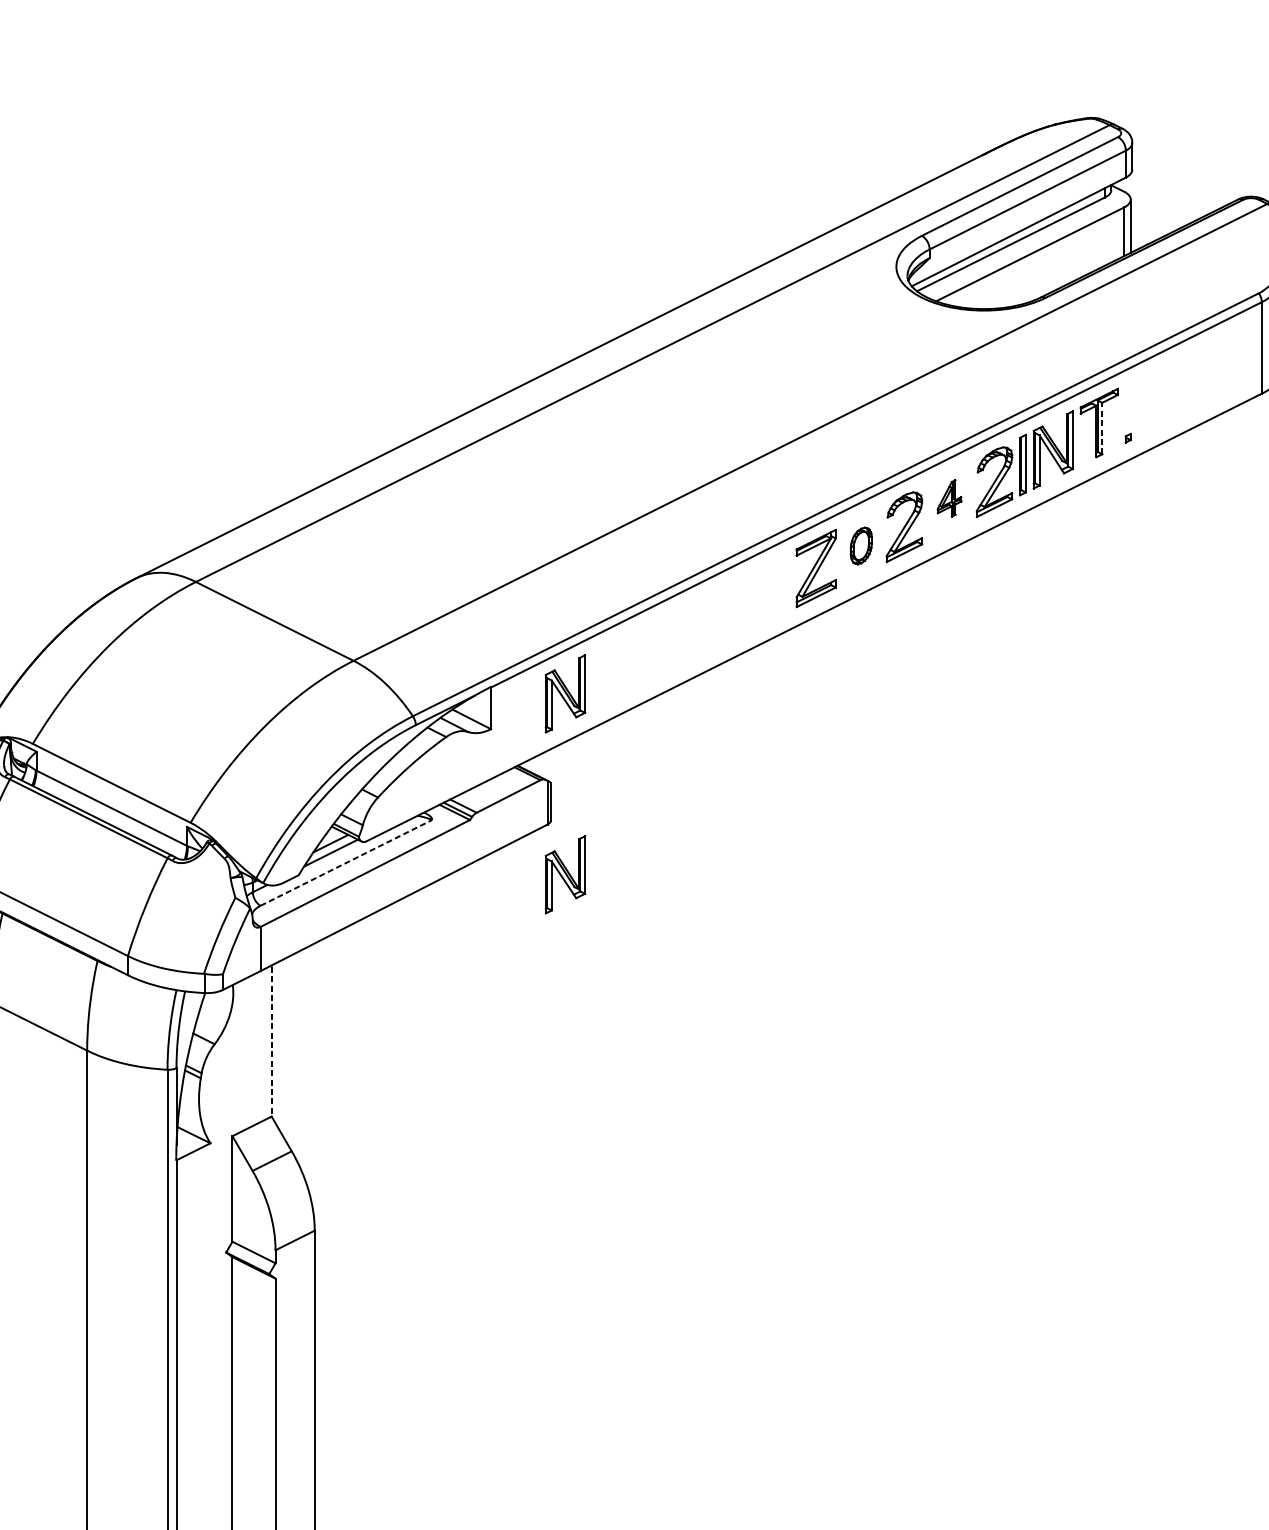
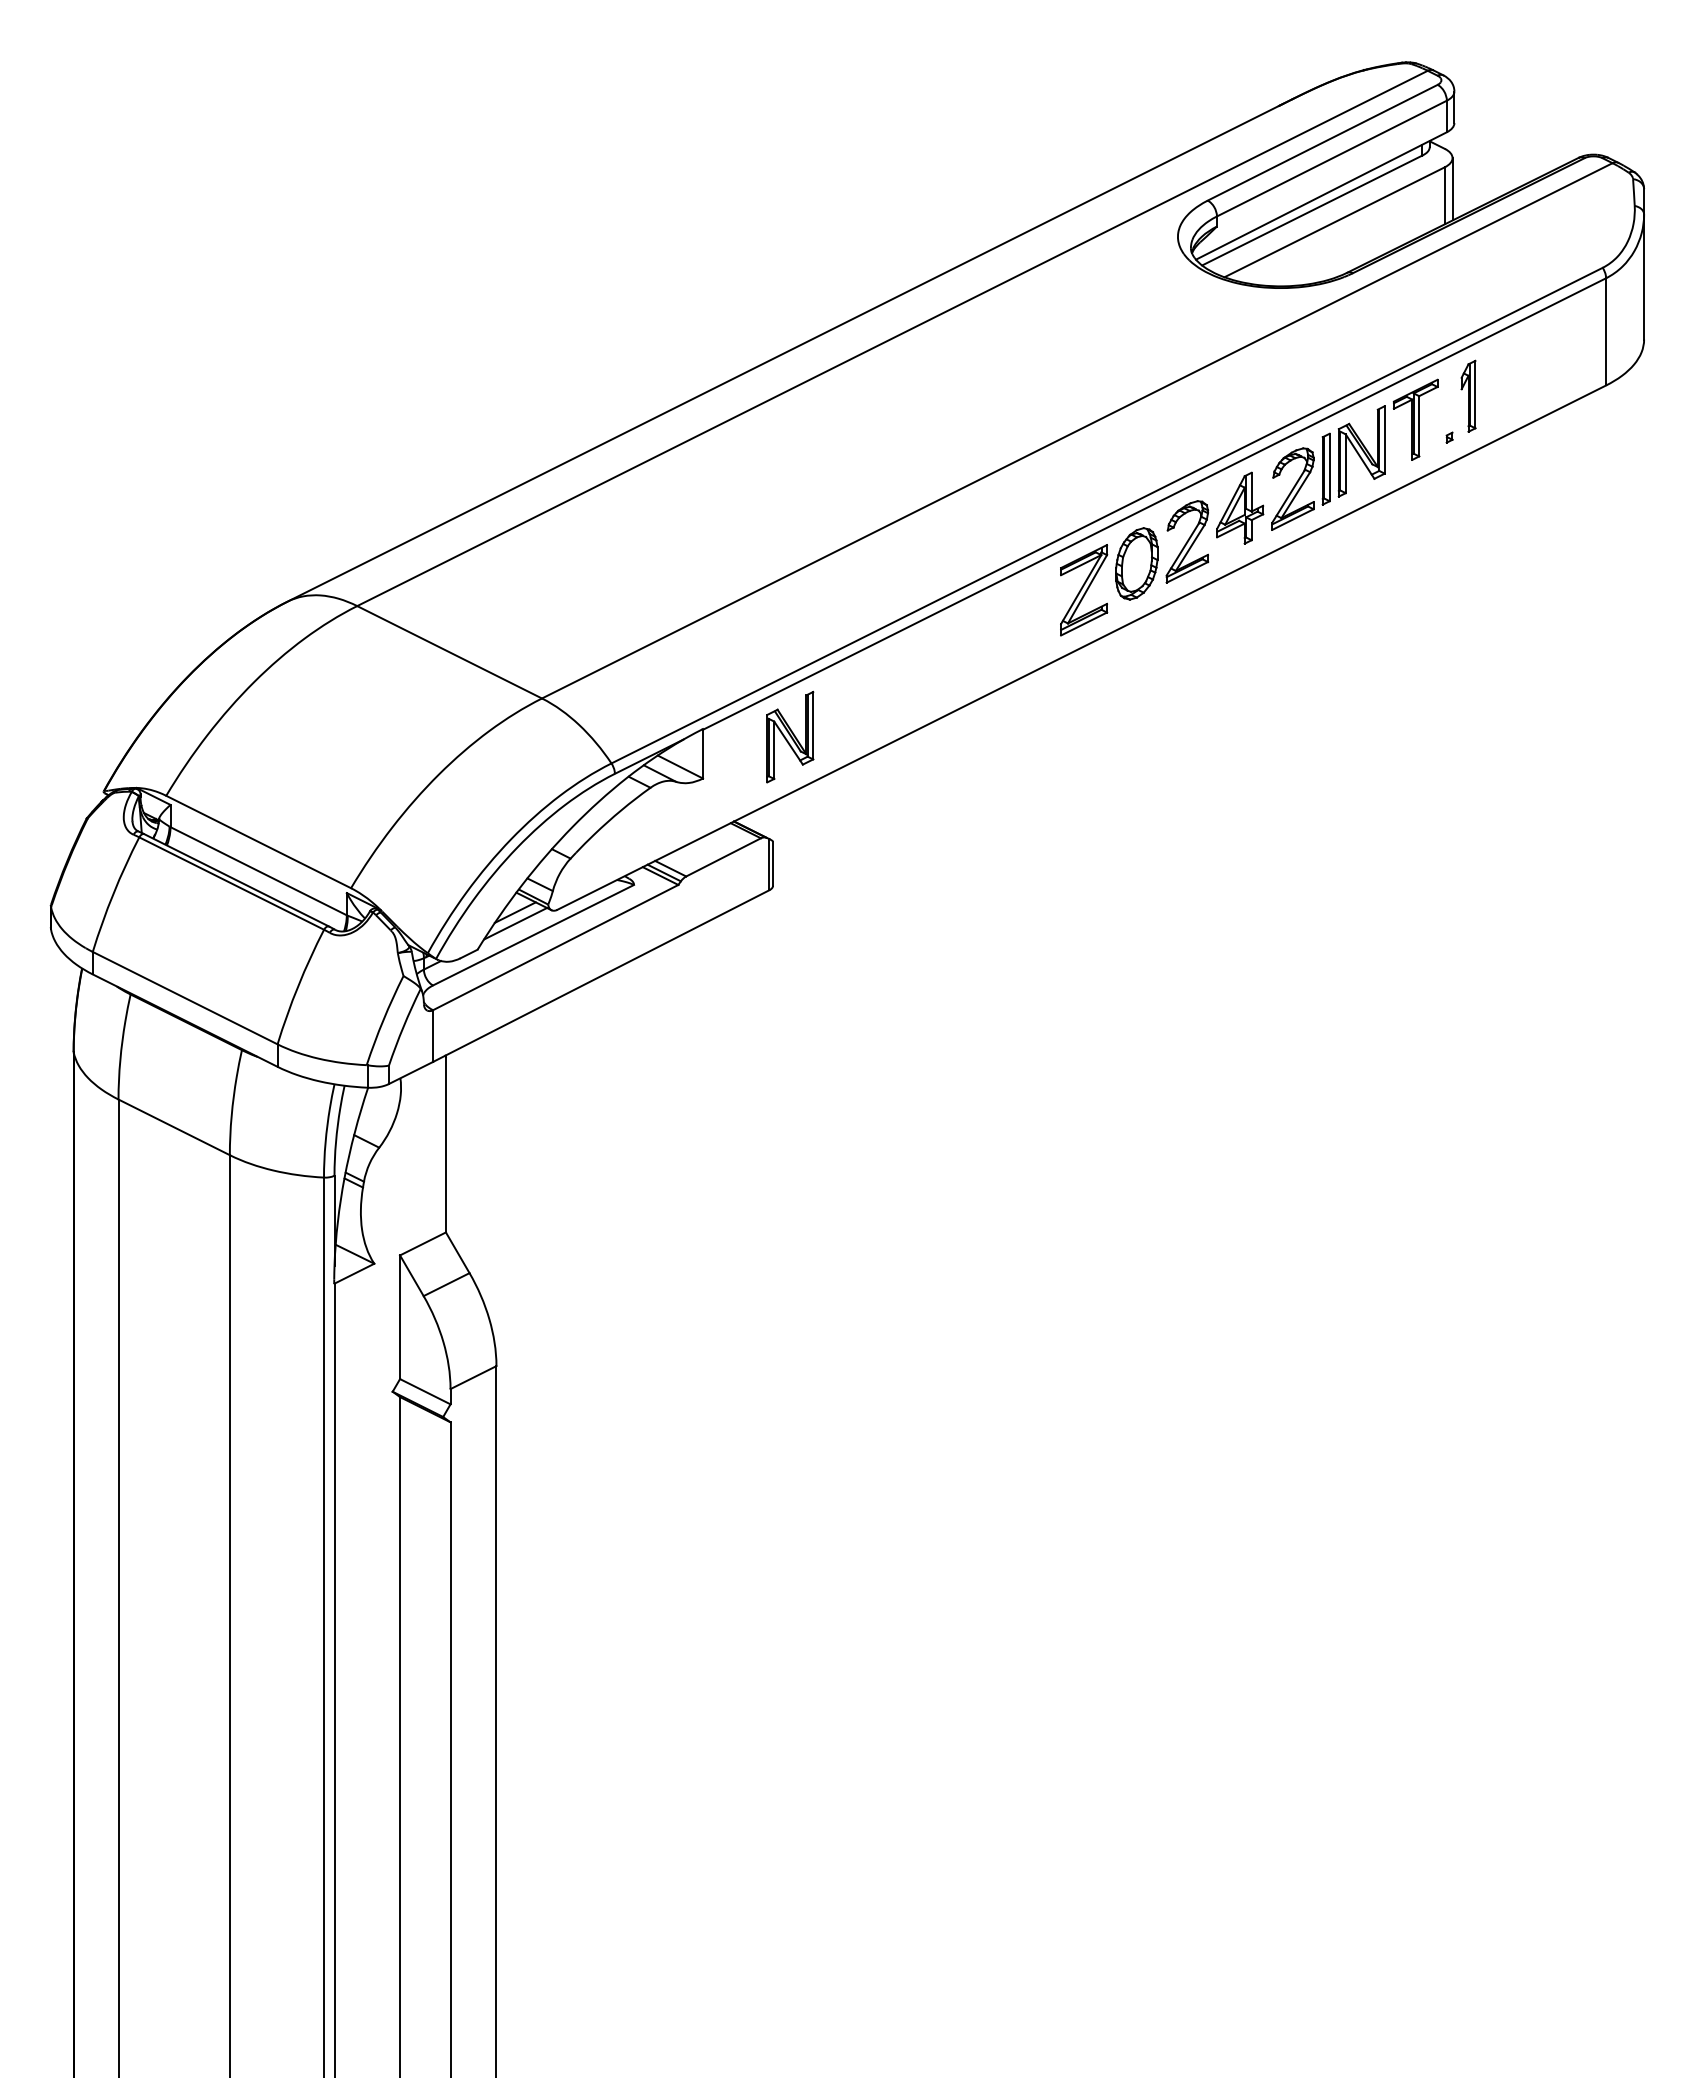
part: (1144, 402) -> (1468, 395), added
line: (1102, 427) -> (1419, 425), dashed -> solid
part: (949, 497) -> (1240, 507), size x1.67
part: (861, 545) -> (1136, 563), size x1.67
line: (347, 862) -> (534, 934), dashed -> solid
part: (565, 874) -> (790, 948), removed
line: (271, 1041) -> (445, 1144), dashed -> solid

